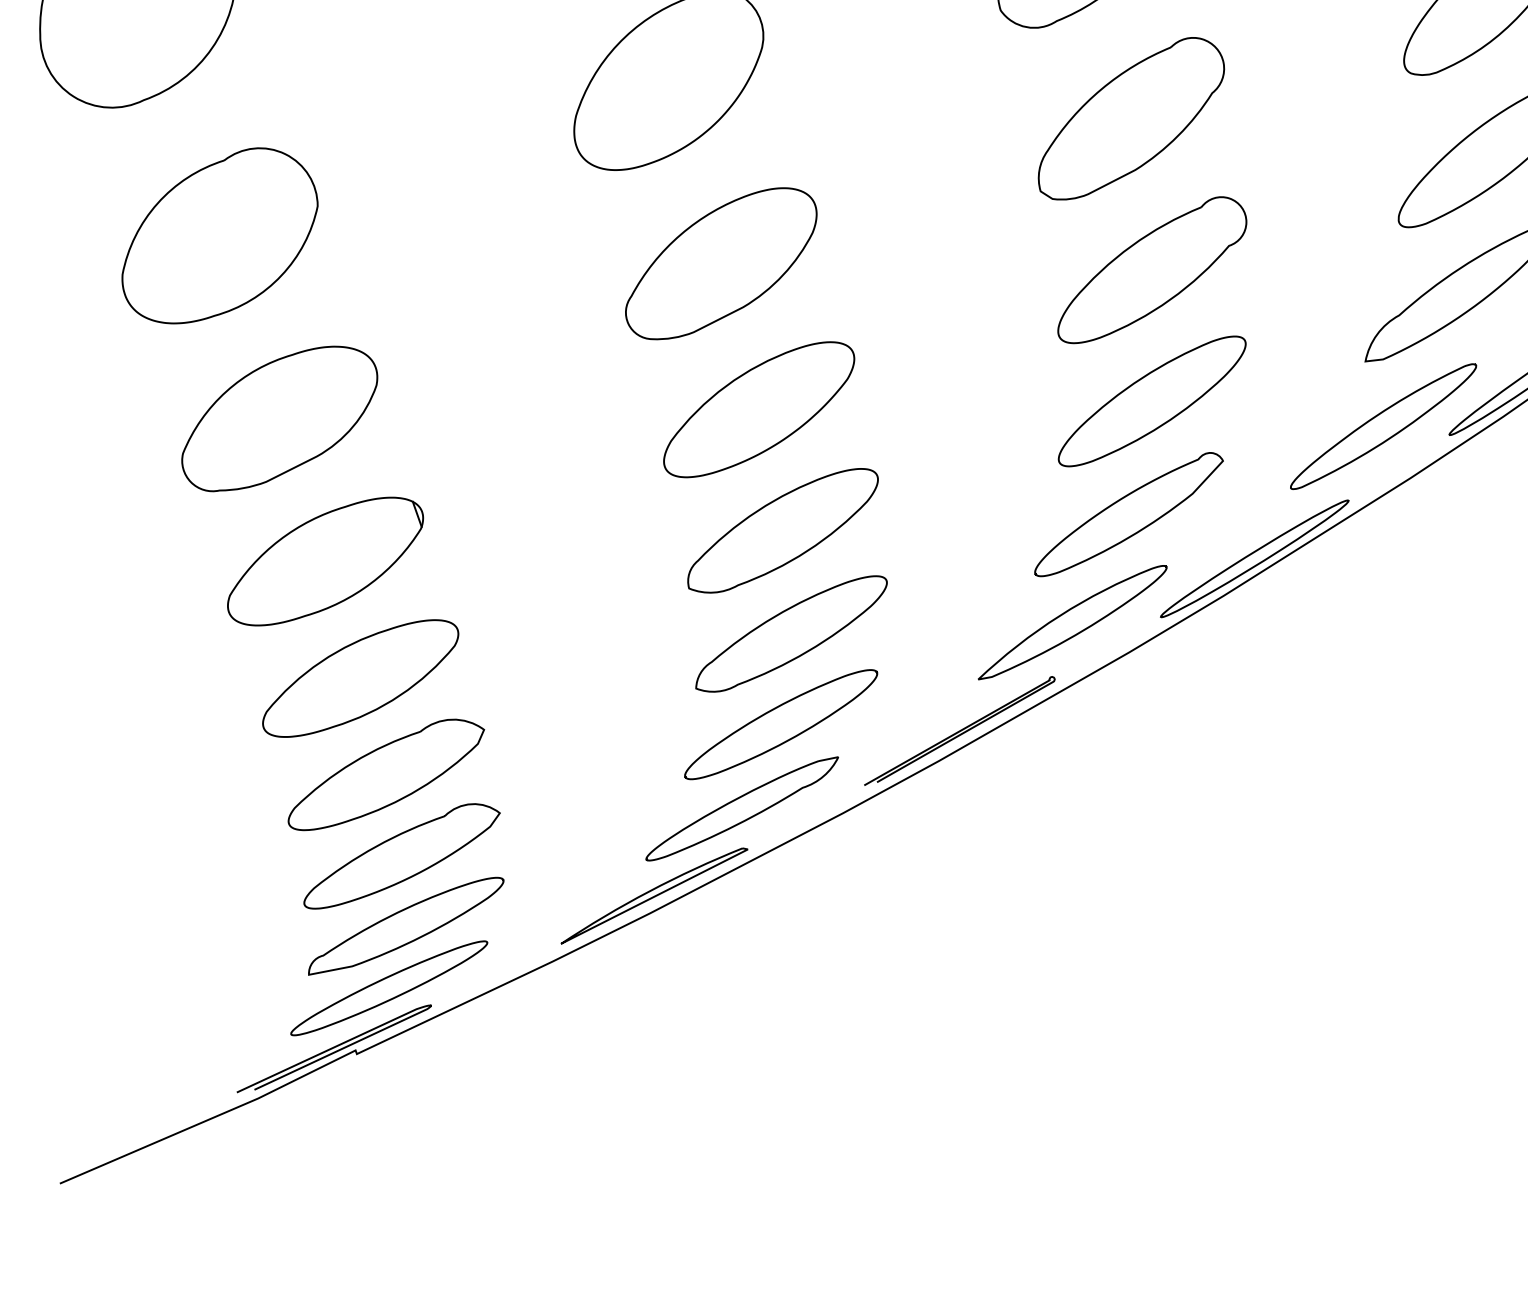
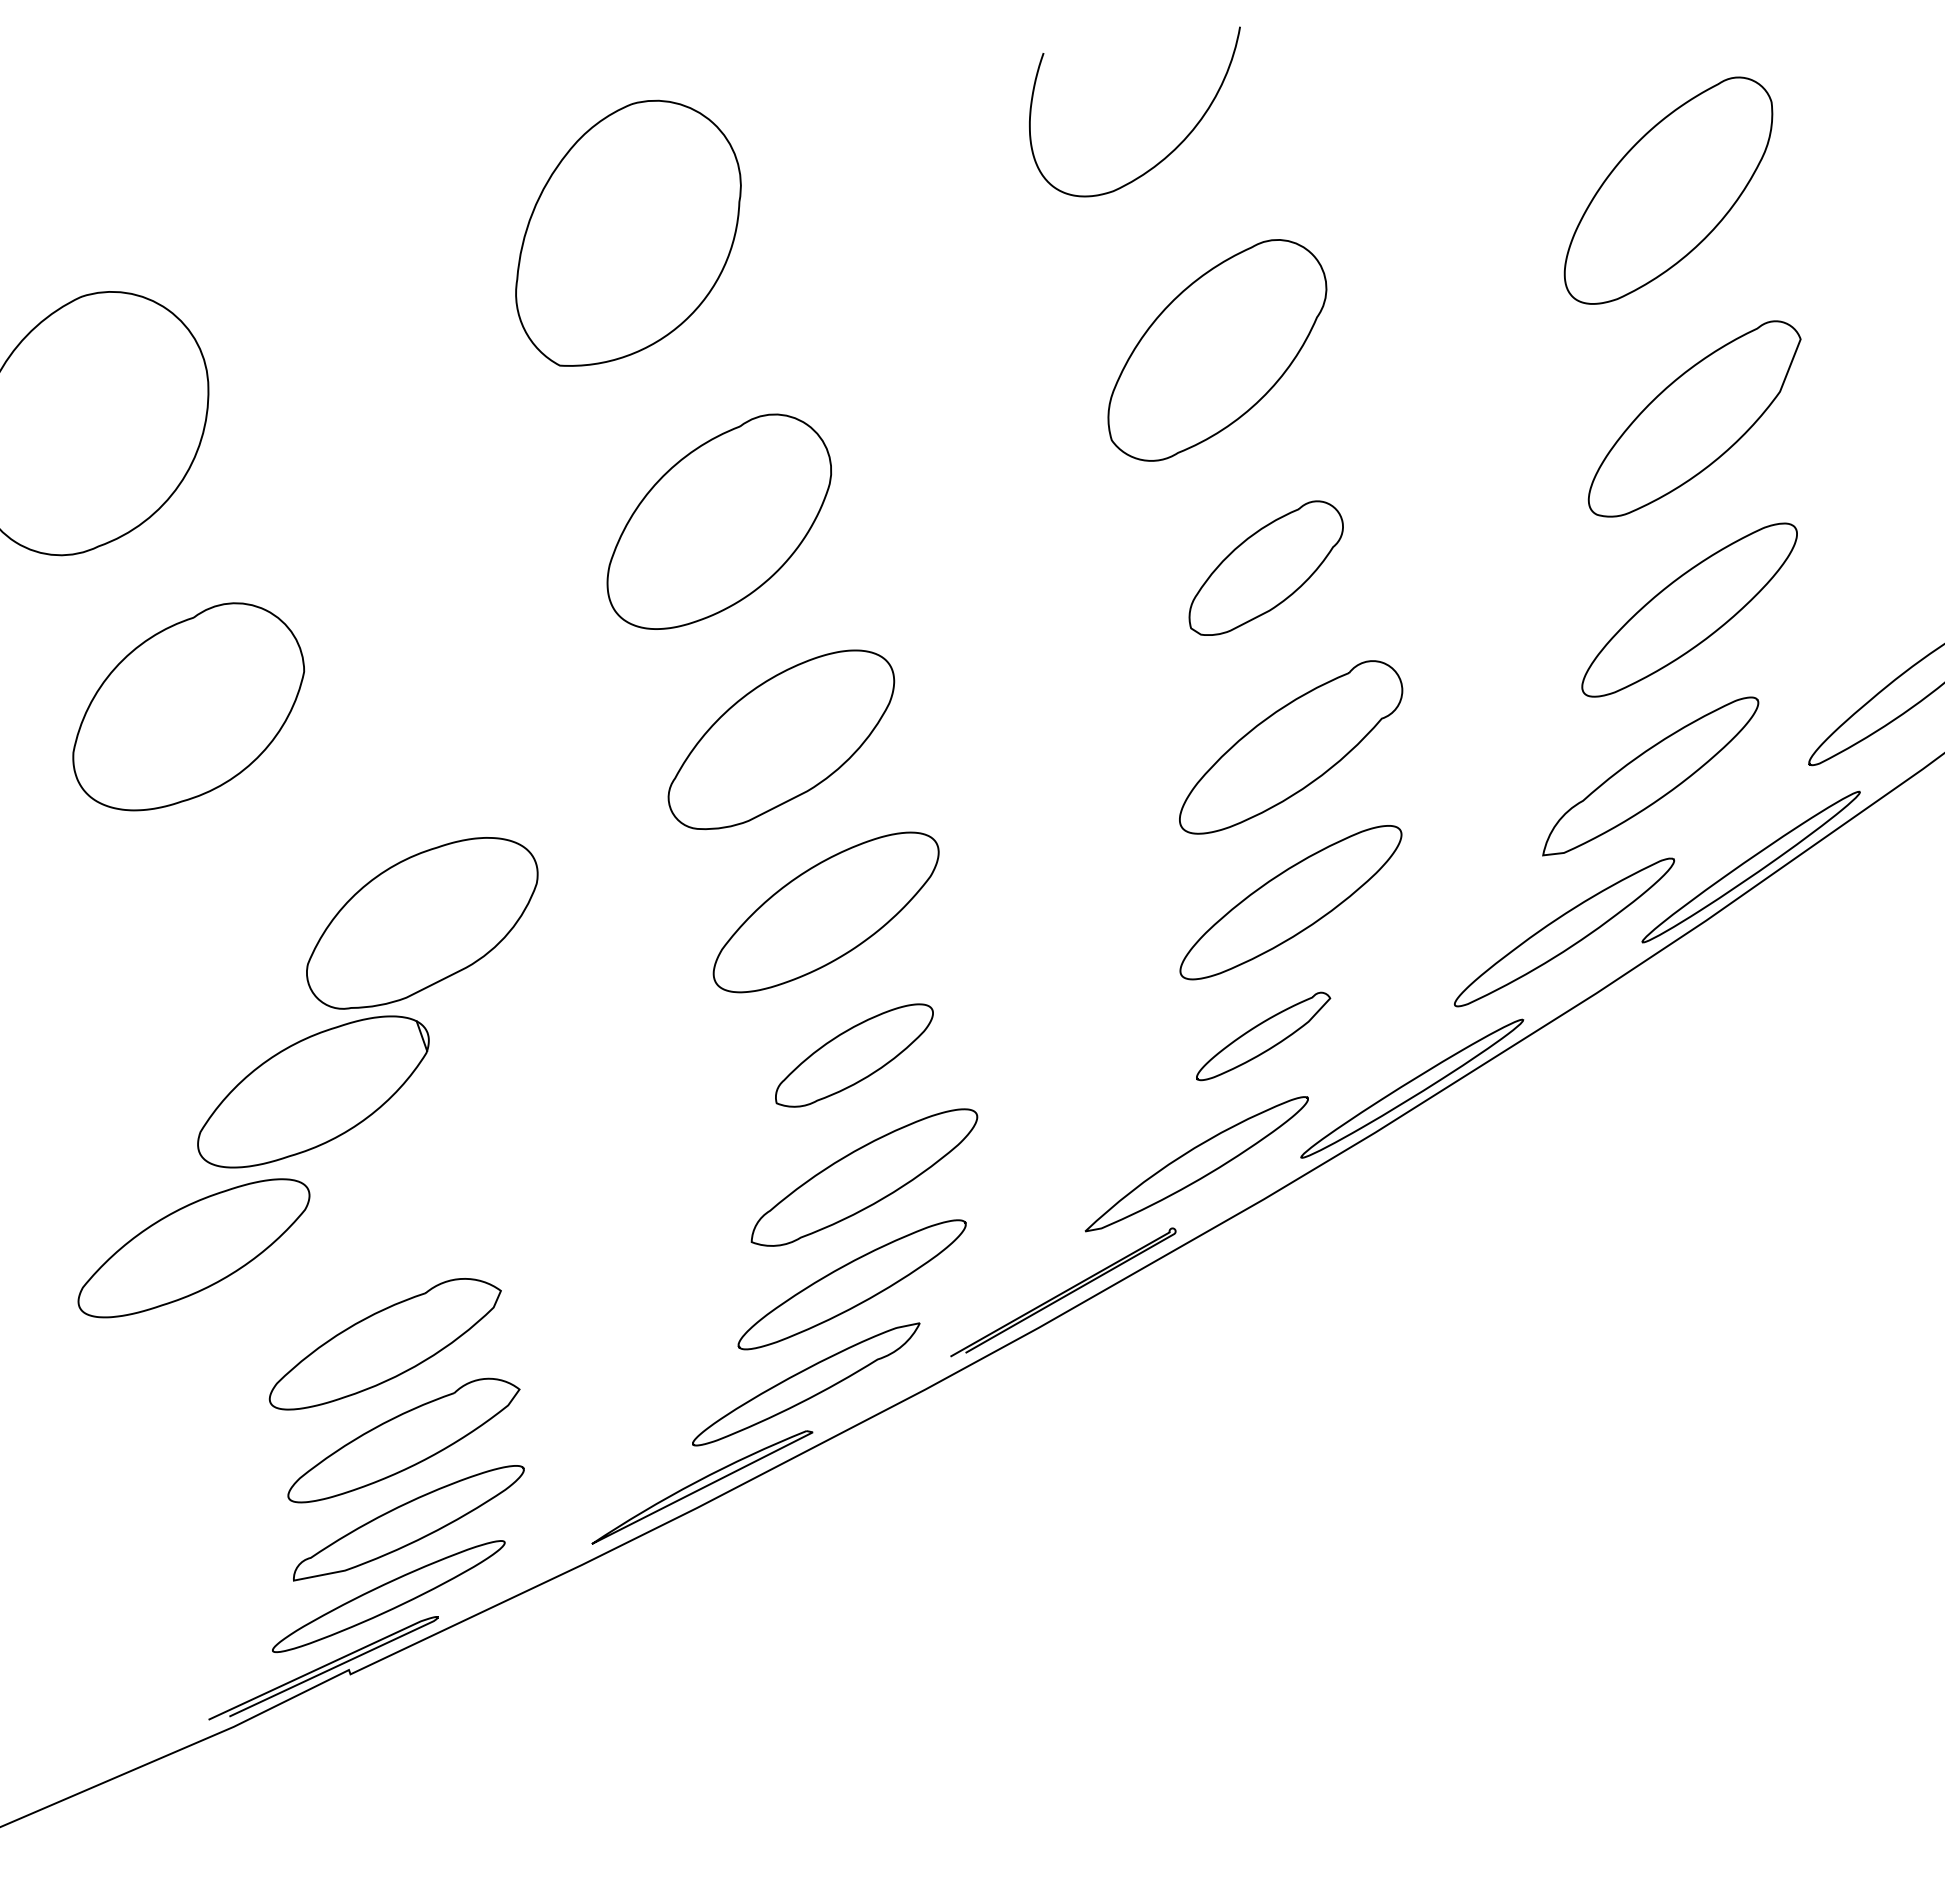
part: (1130, 118) -> (1265, 567), size x0.7
part: (279, 419) -> (422, 923), moved
part: (1129, 514) -> (1263, 1036), size x0.6
part: (783, 530) -> (854, 1055), size x0.7
part: (360, 678) -> (193, 1248), moved

